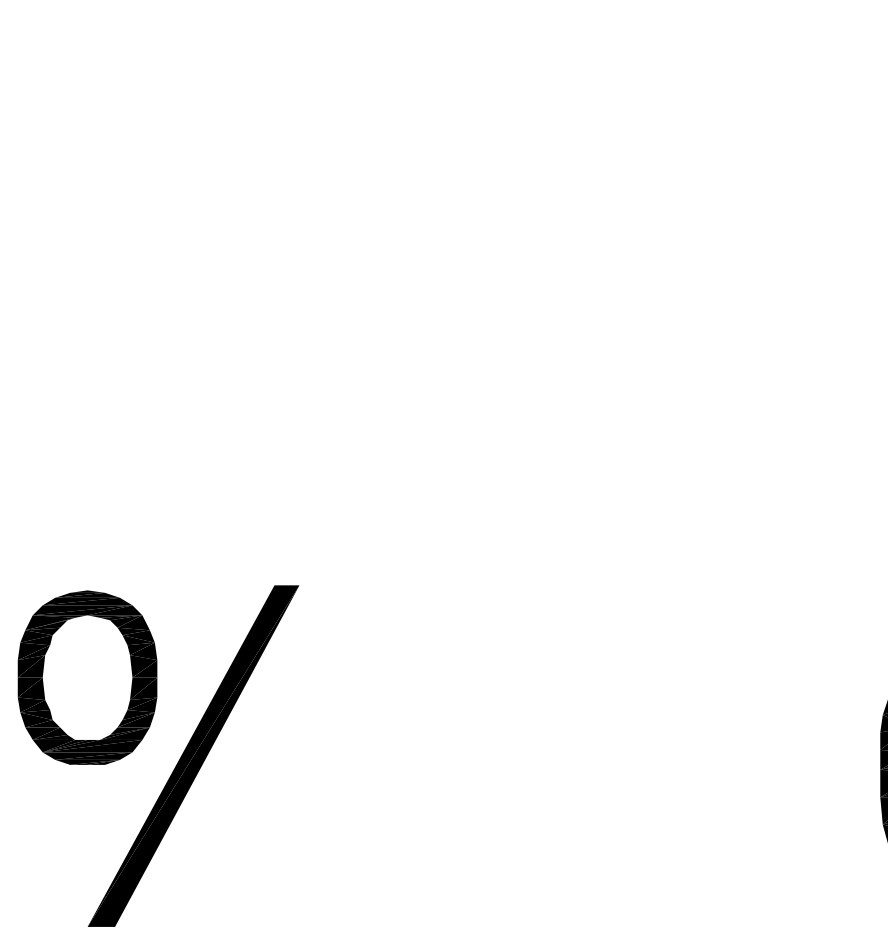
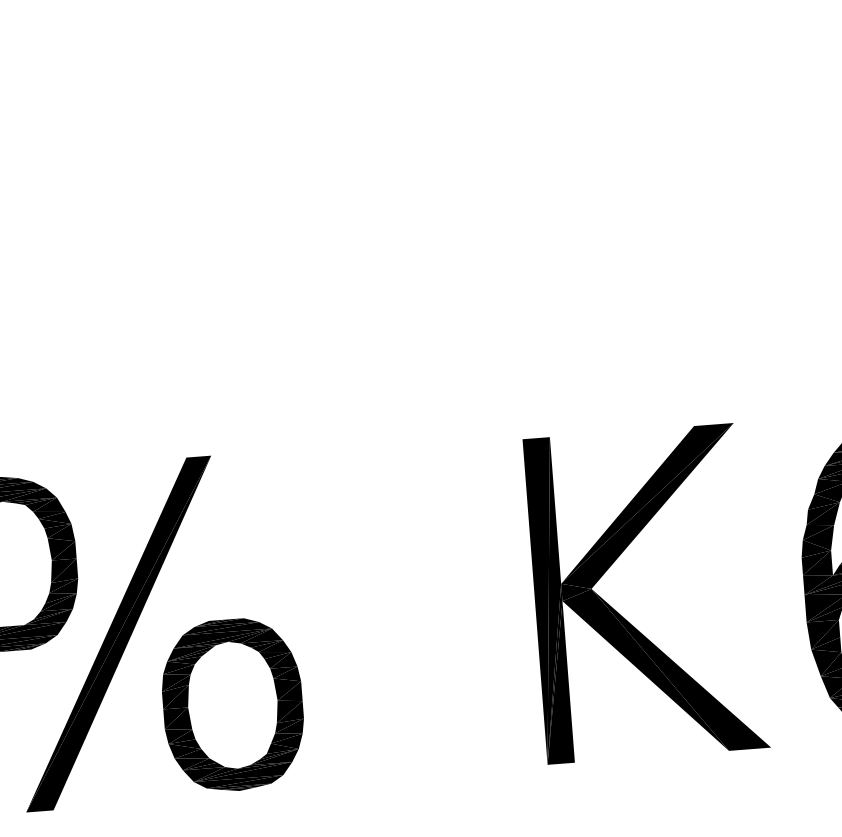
part: (698, 778) -> (623, 617), added
part: (301, 835) -> (232, 704), added

